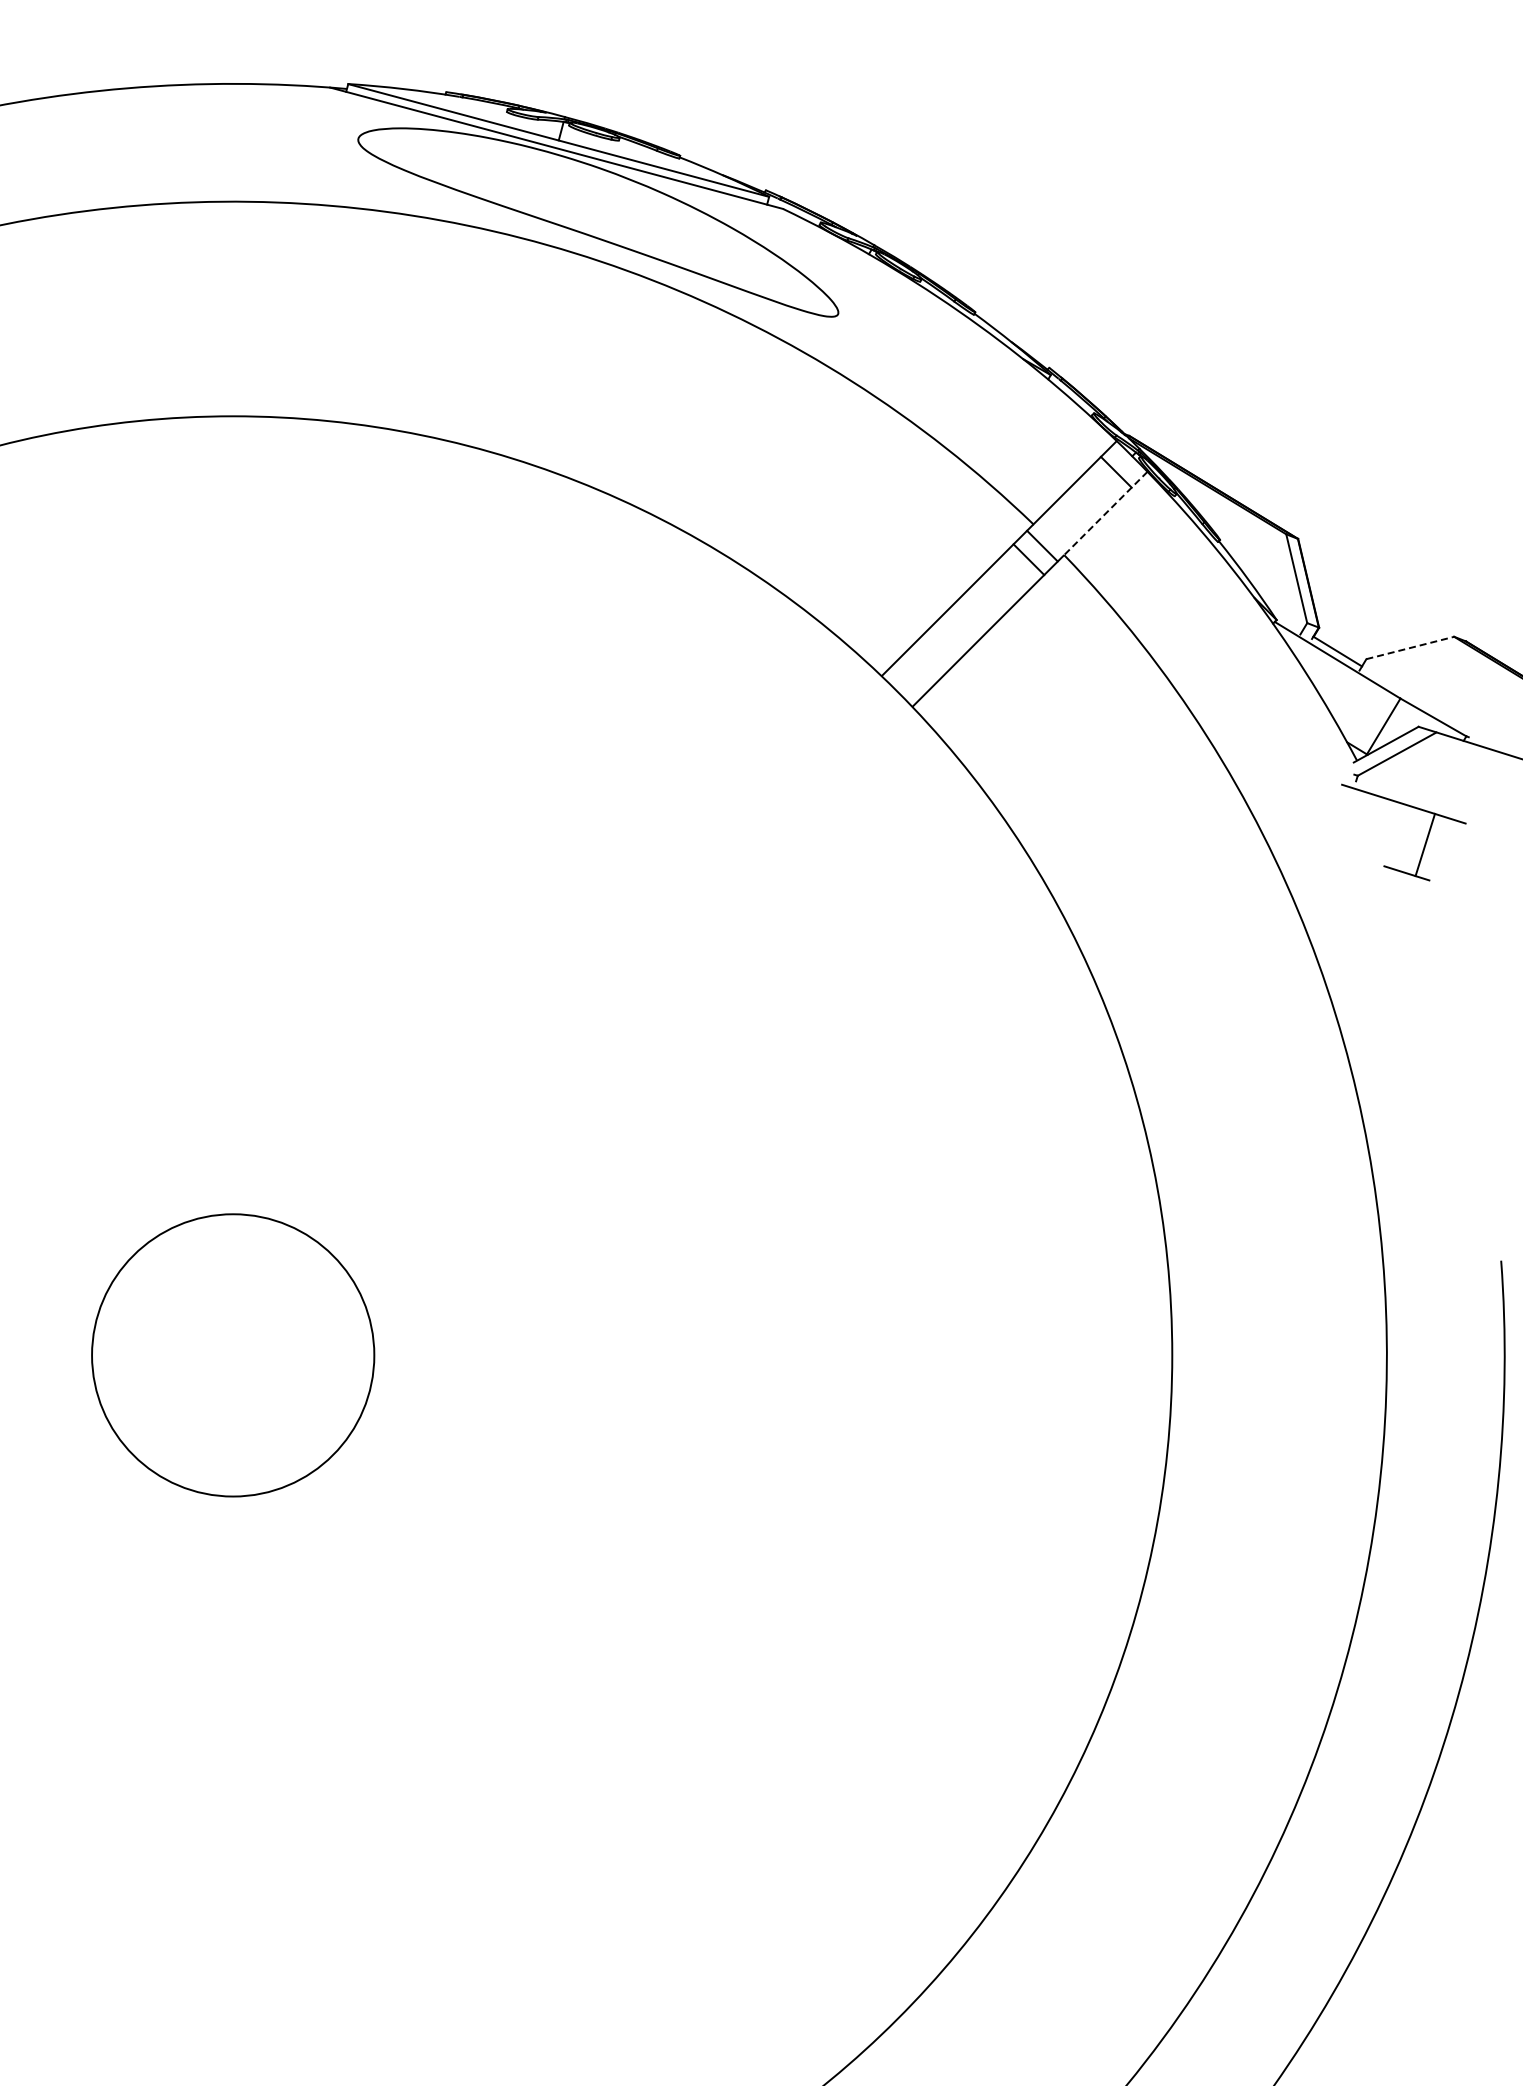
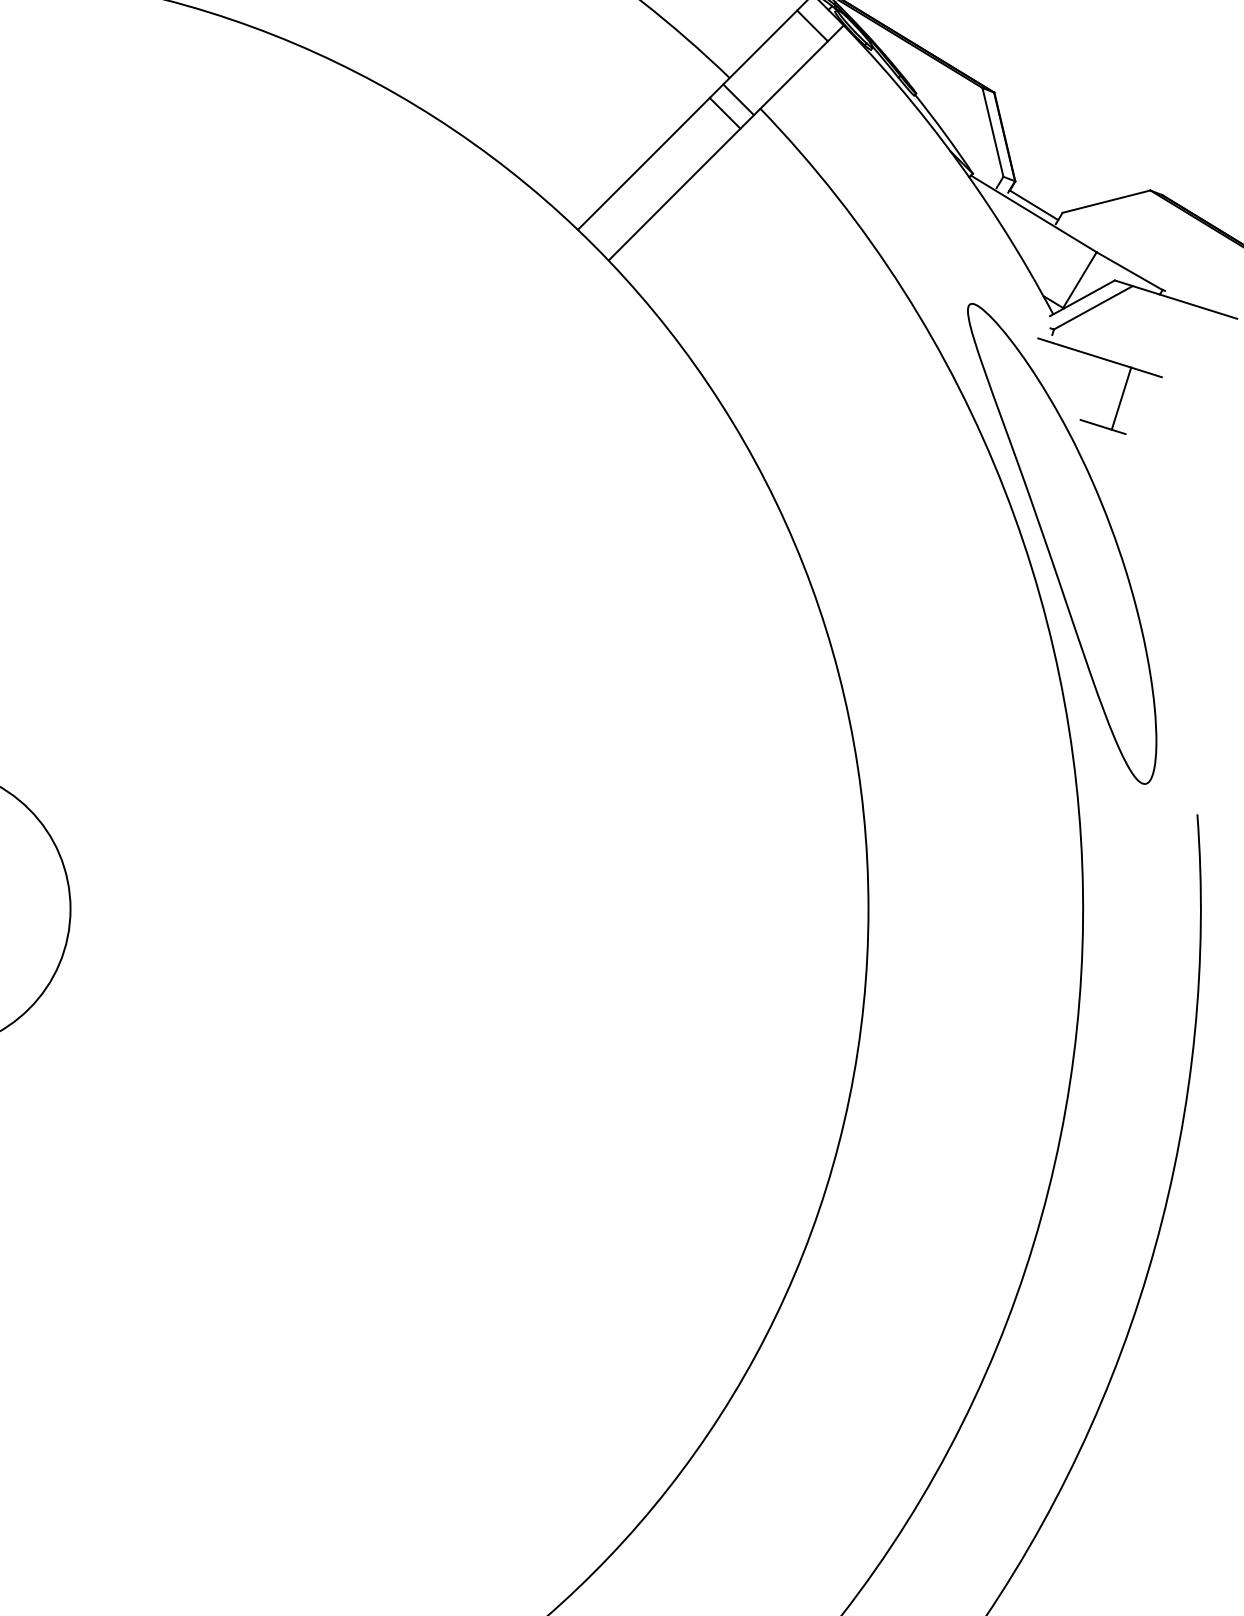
line: (1105, 513) -> (801, 67), dashed -> solid
line: (1410, 647) -> (1106, 201), dashed -> solid
part: (1365, 990) -> (1061, 544), added

